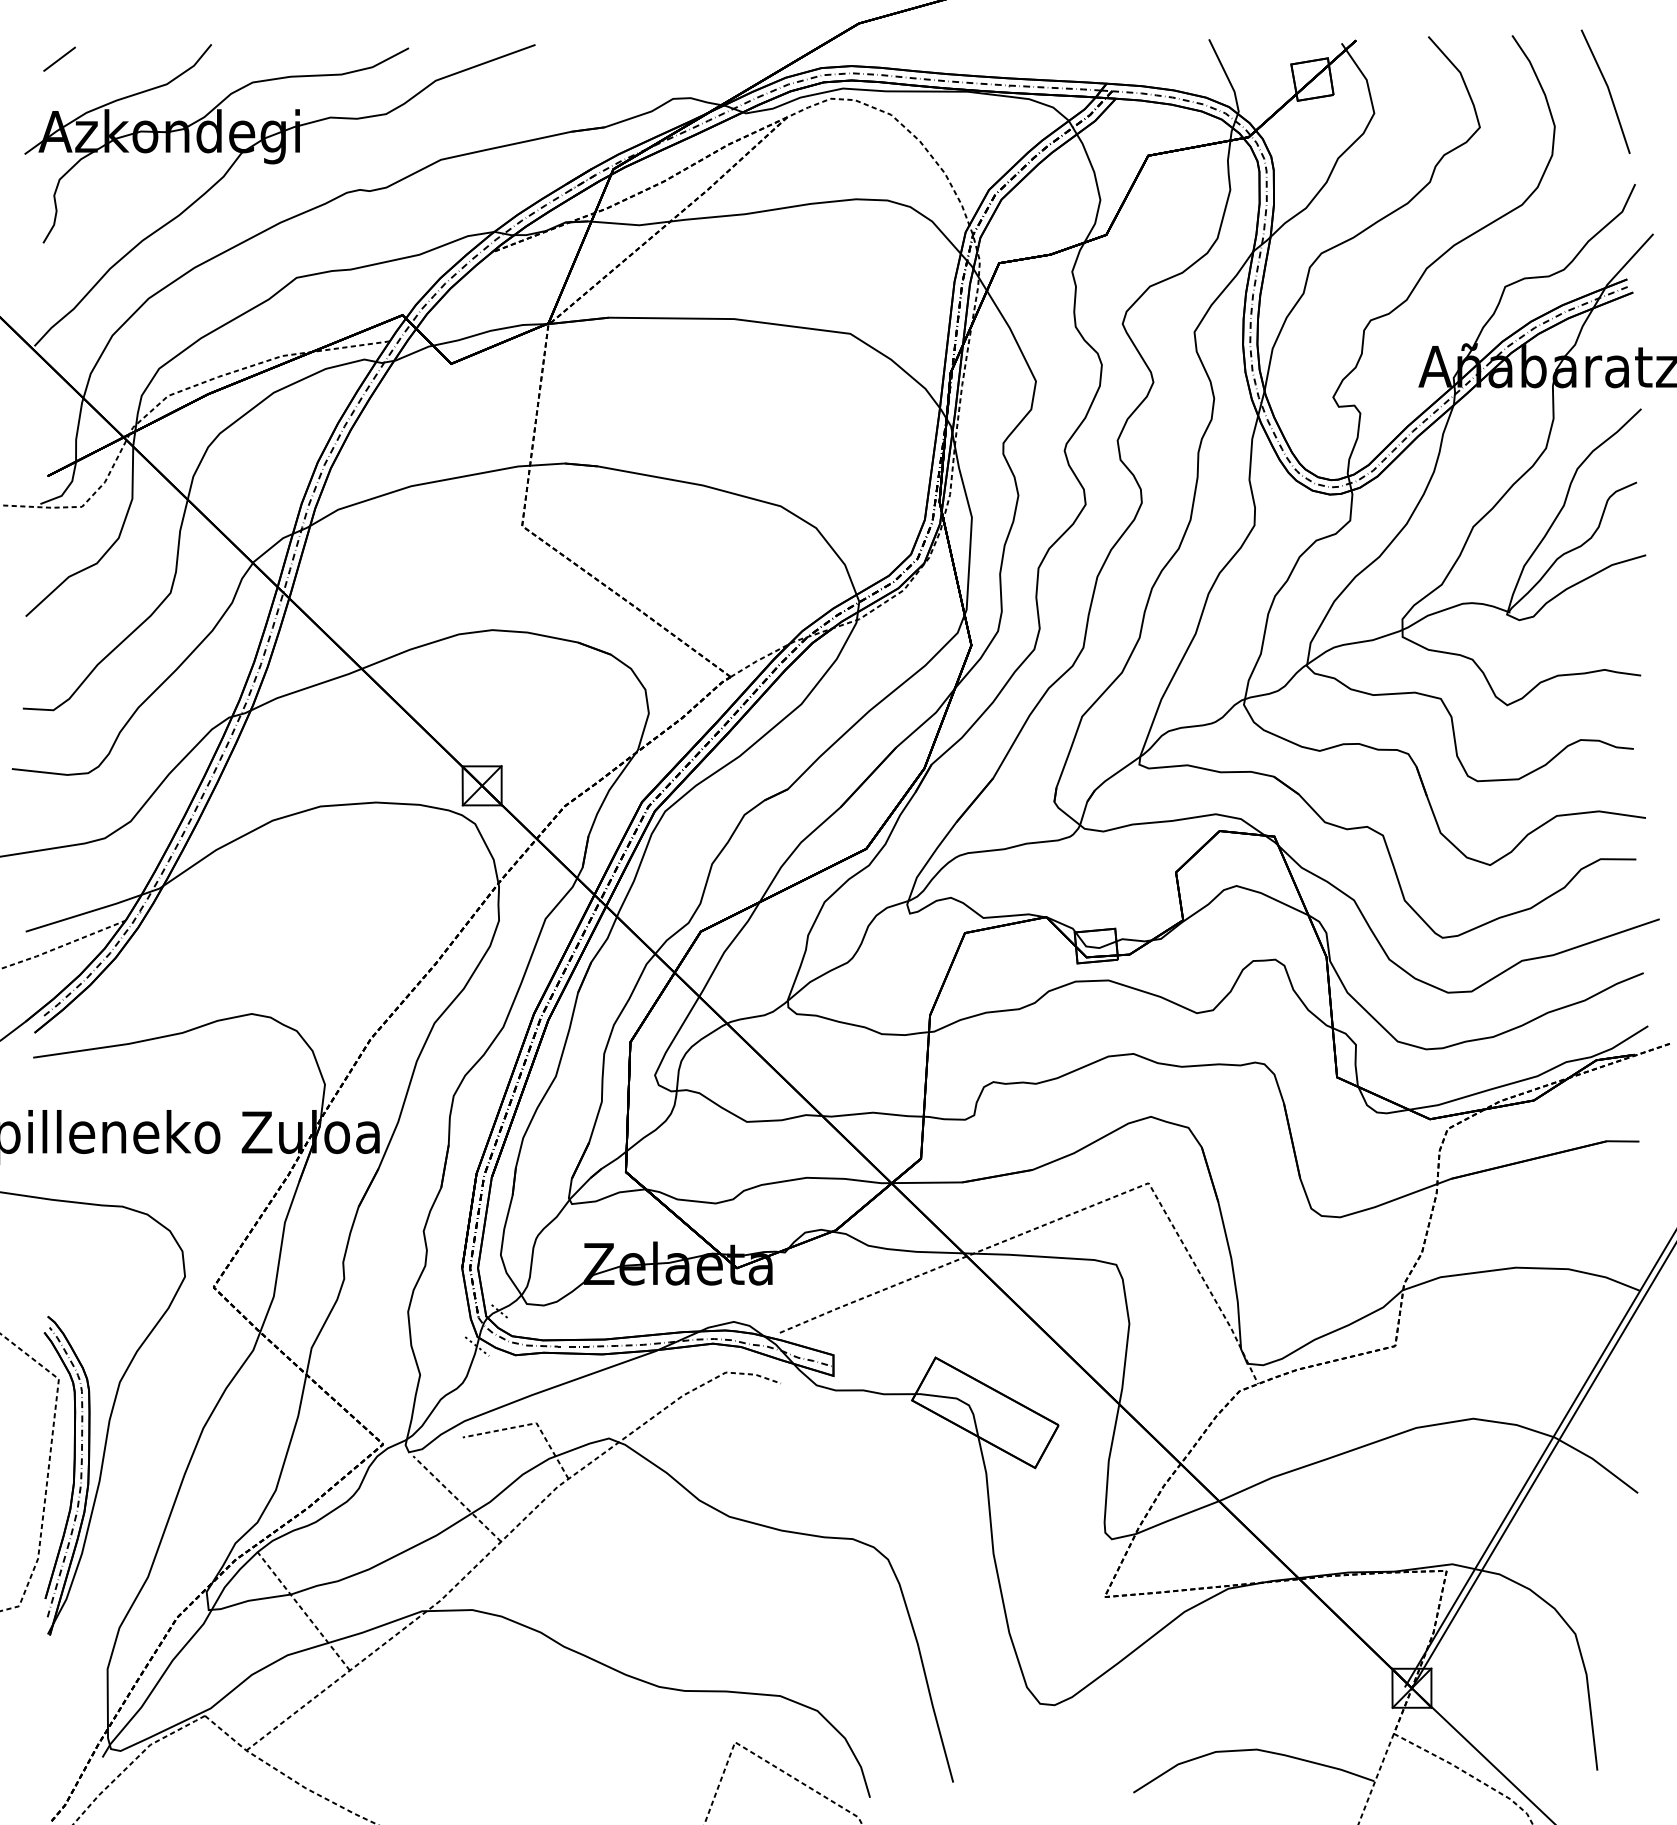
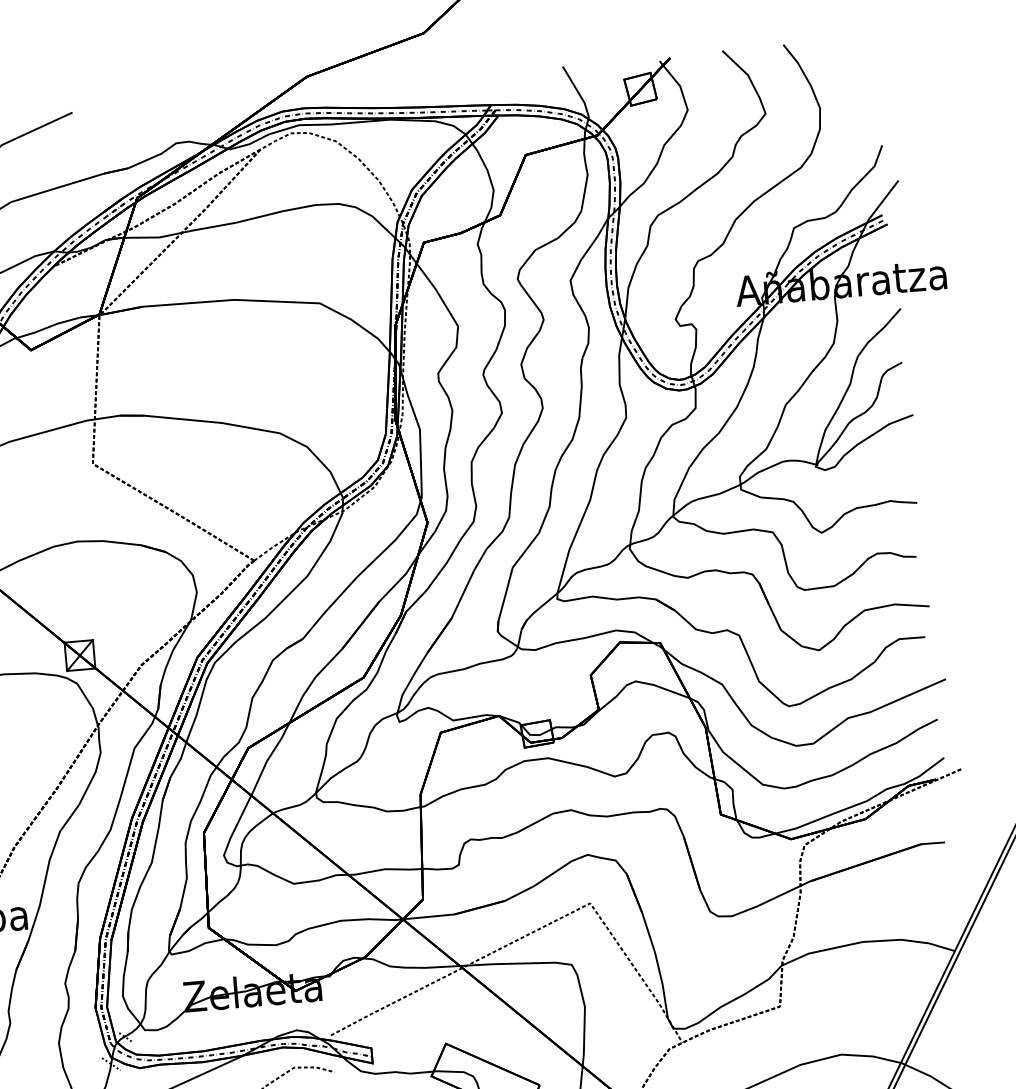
line: (1607, 89) -> (856, 78), removed

